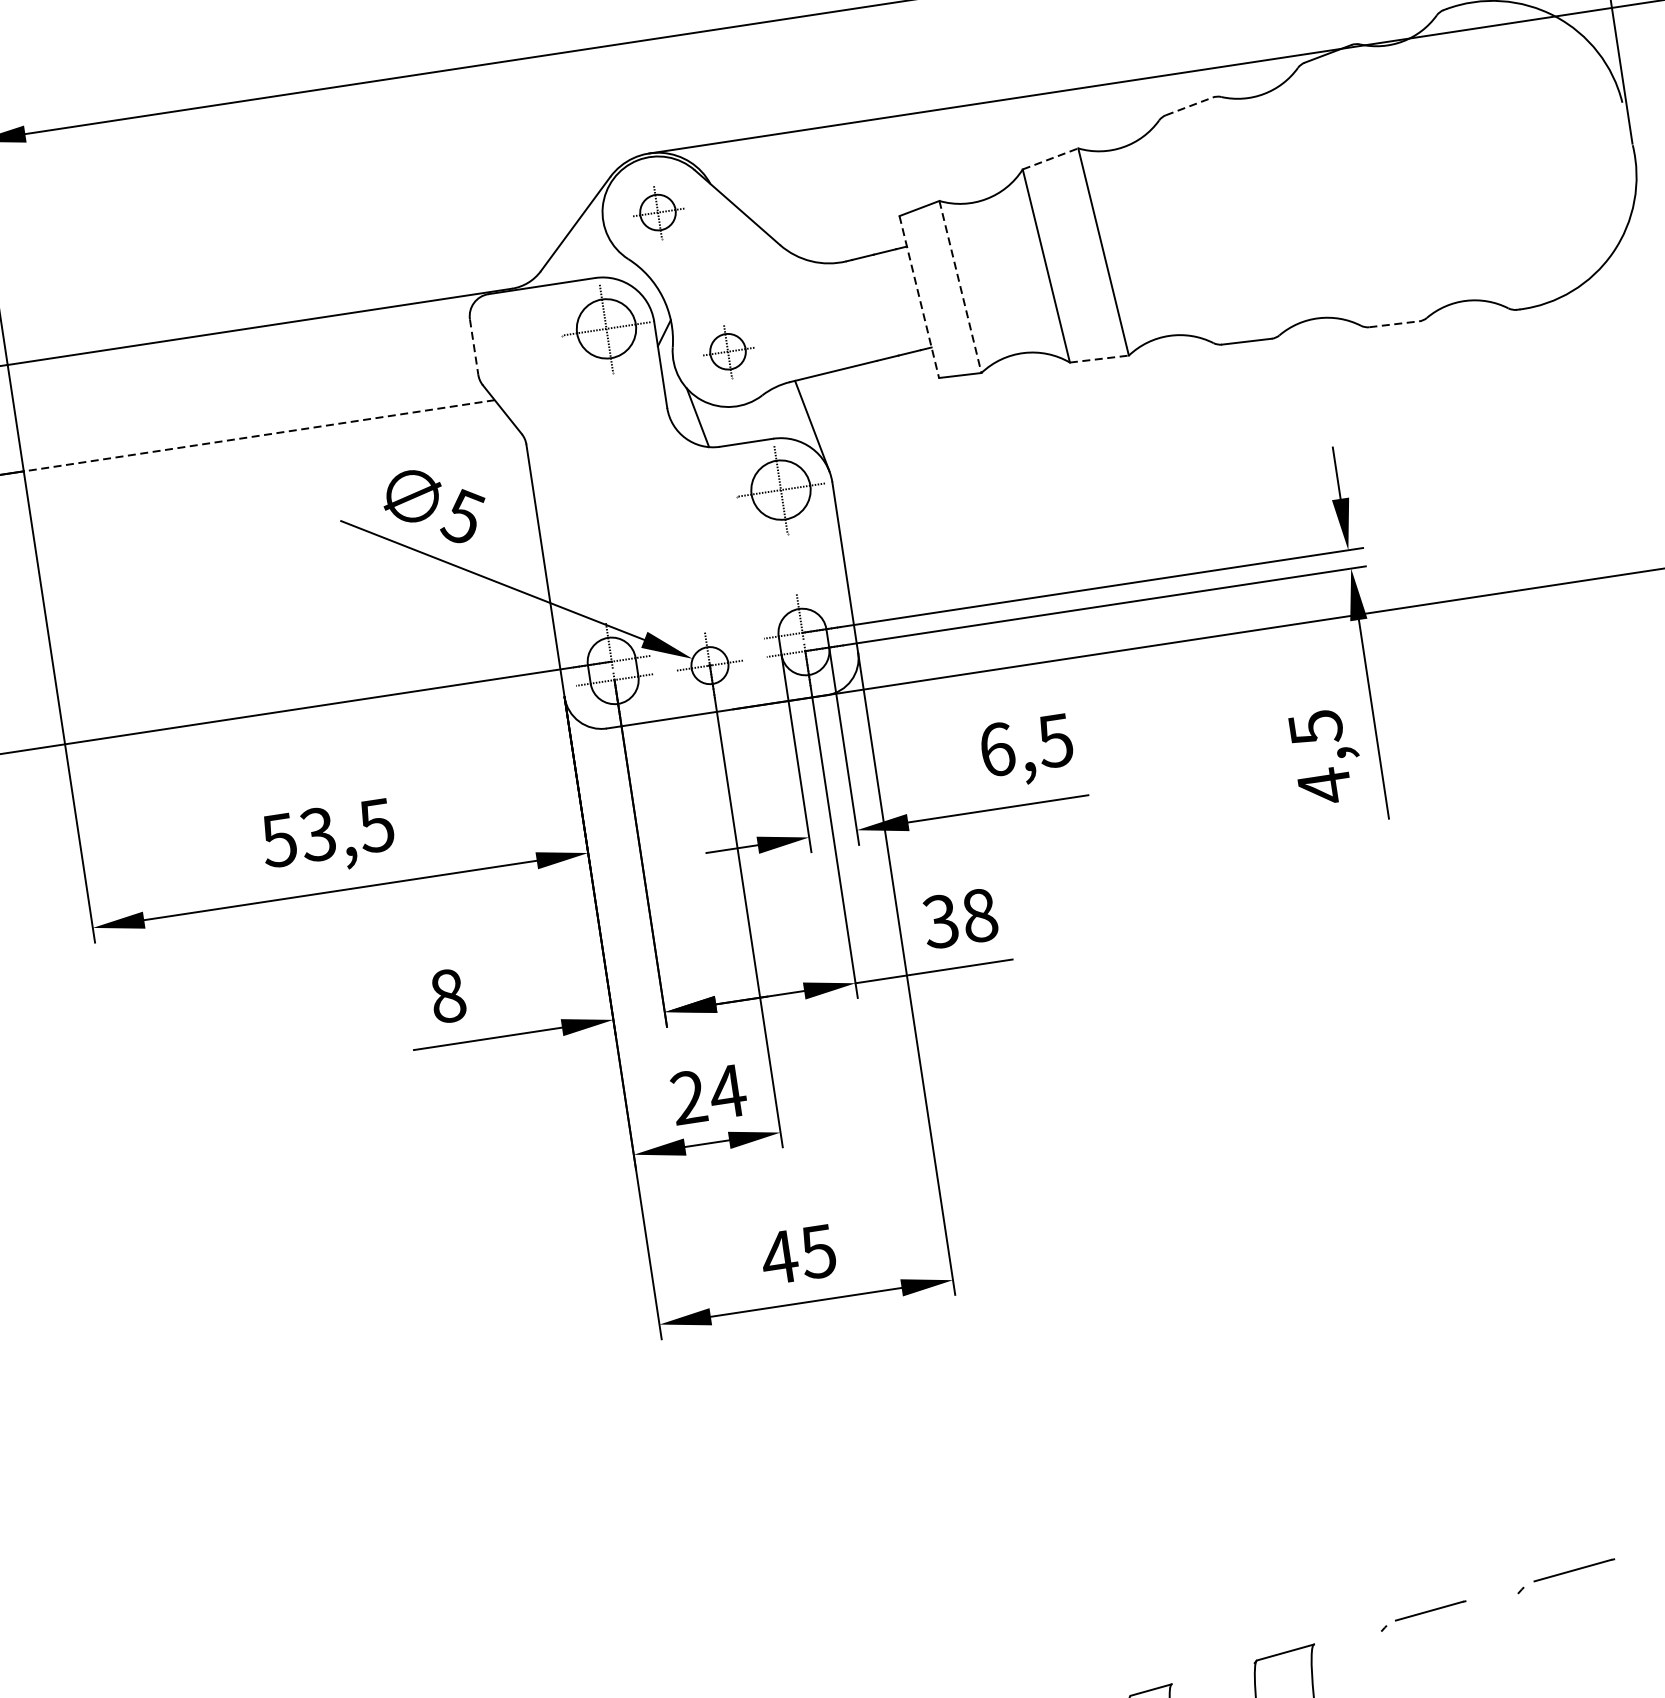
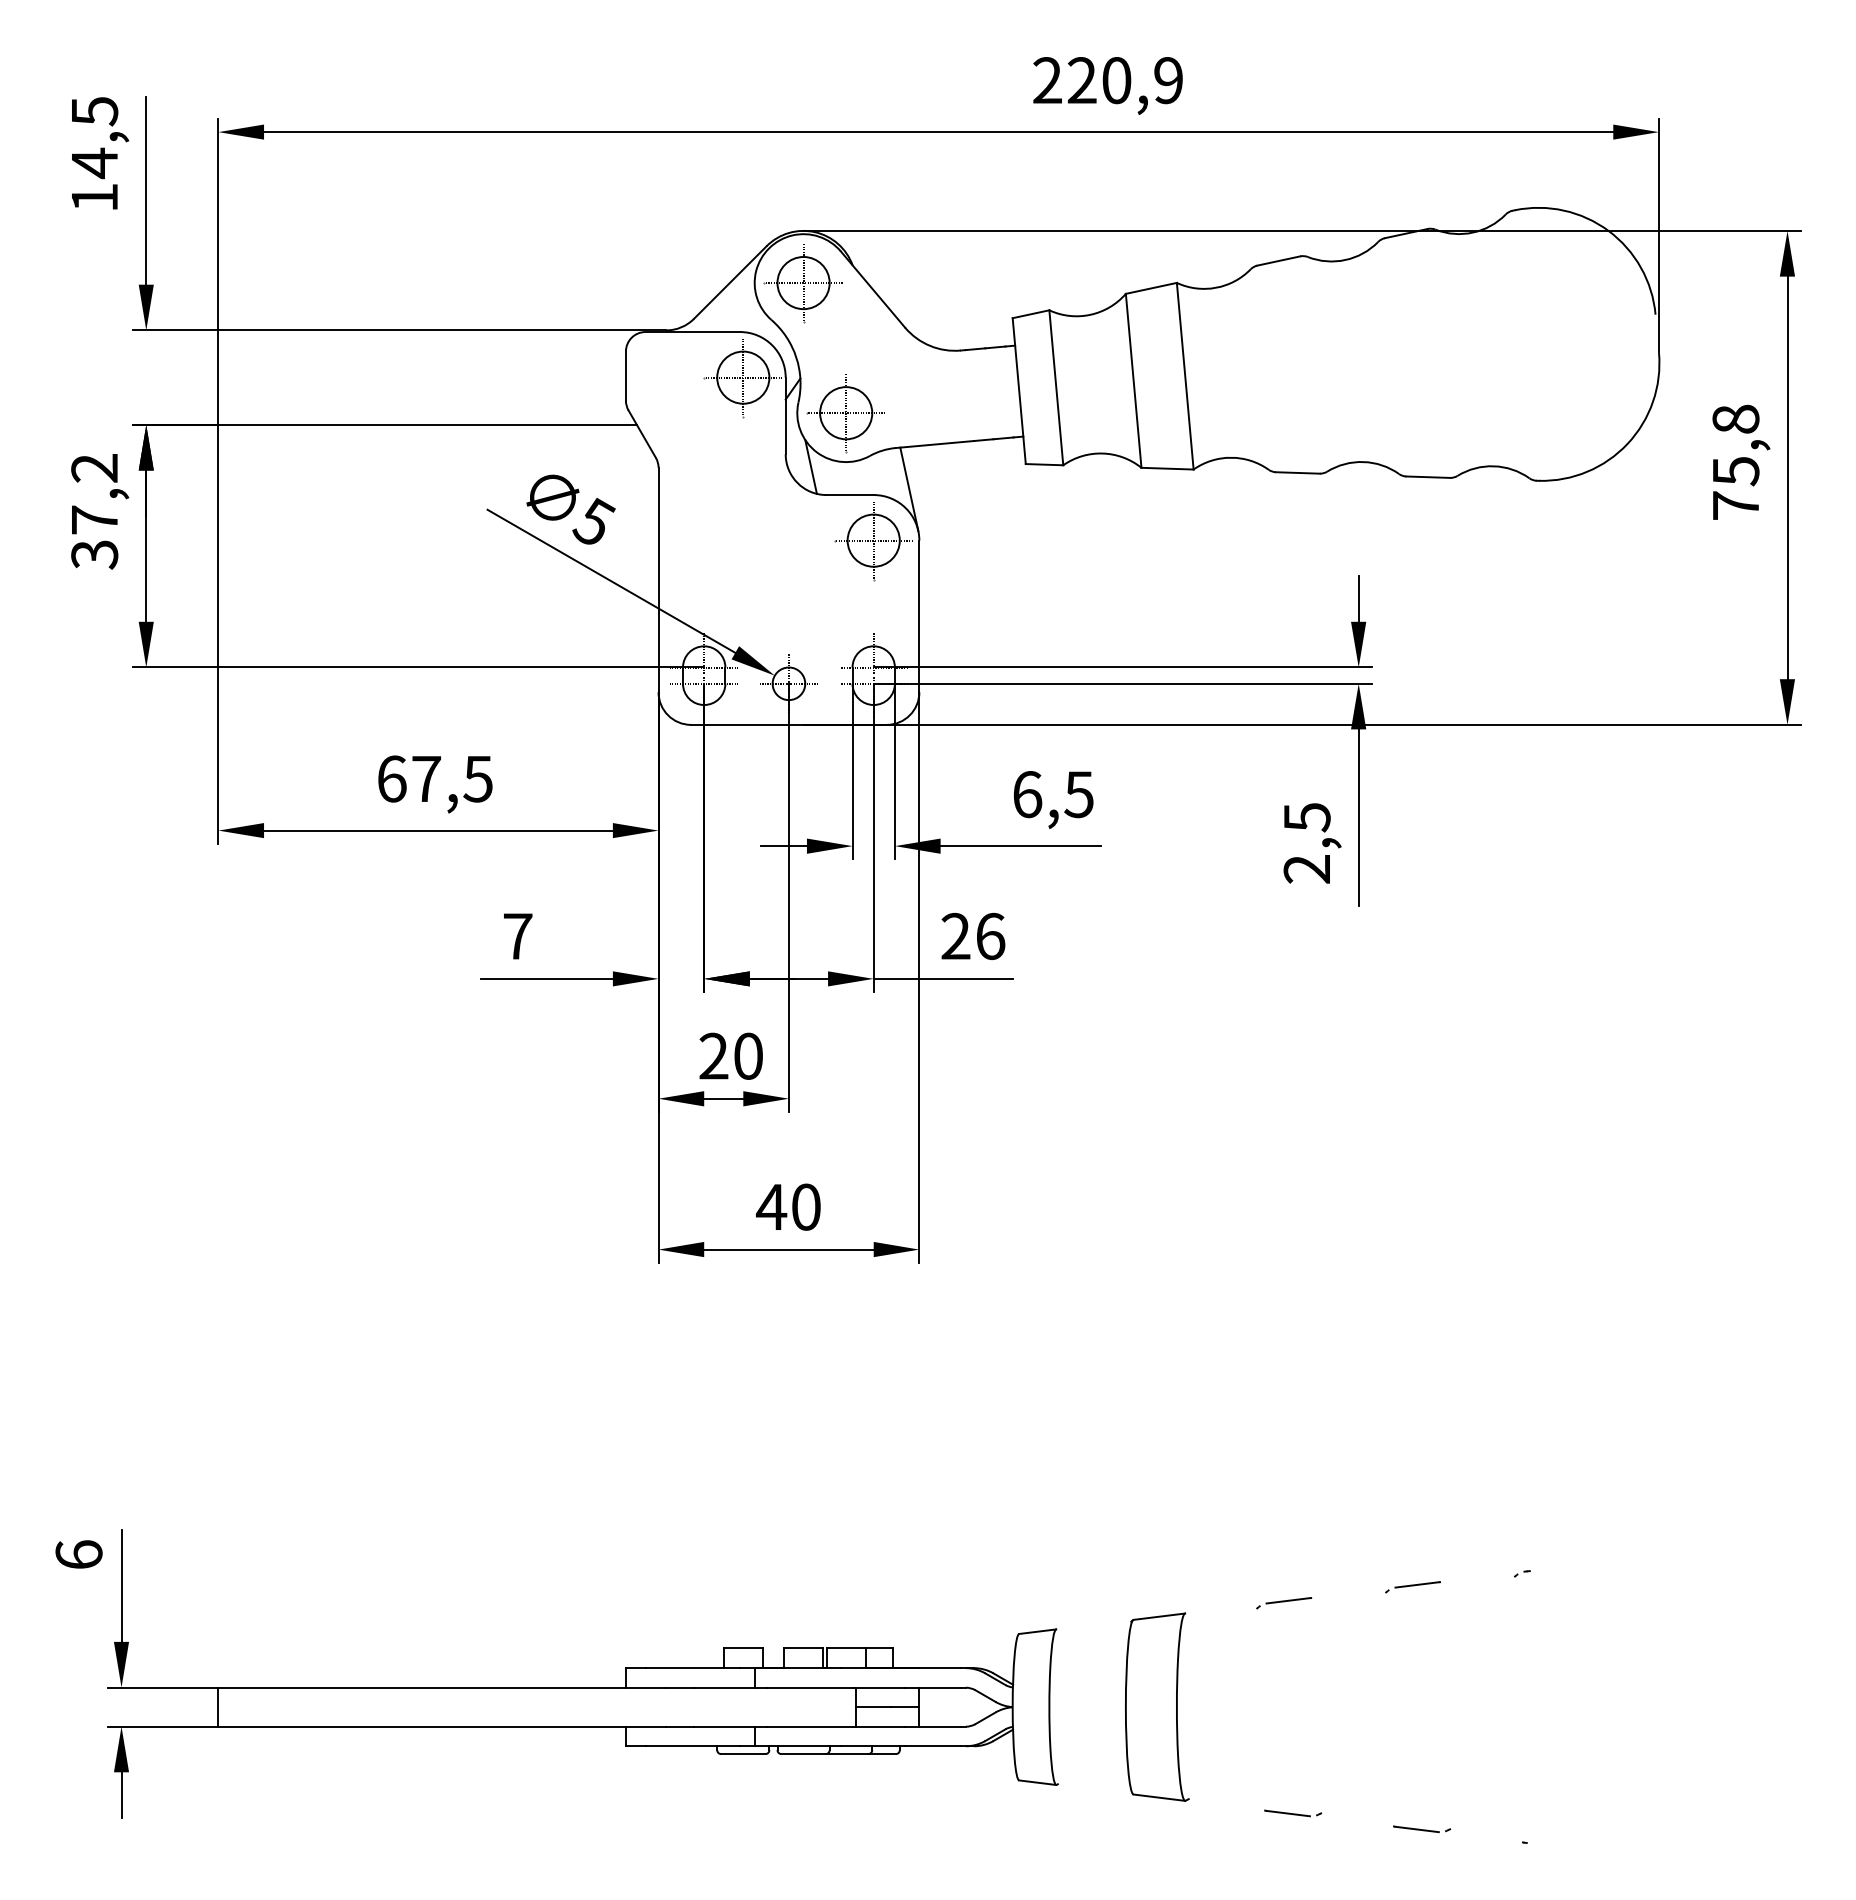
line: (1189, 107) -> (1278, 261), dashed -> solid
line: (1050, 159) -> (1151, 288), dashed -> solid
part: (657, 212) -> (802, 283), size x1.67
line: (960, 286) -> (1056, 387), dashed -> solid
line: (919, 297) -> (1019, 391), dashed -> solid
line: (1394, 324) -> (1428, 477), dashed -> solid
line: (473, 347) -> (625, 376), dashed -> solid
part: (727, 351) -> (845, 413), size x1.67
line: (1100, 358) -> (1168, 468), dashed -> solid
line: (259, 435) -> (427, 424), dashed -> solid
text: (1324, 786) -> (1306, 869), 4,5 -> 2,5
text: (297, 836) -> (408, 778), 53,5 -> 67,5
text: (960, 918) -> (973, 936), 38 -> 26
text: (447, 996) -> (517, 936), 8 -> 7
text: (726, 1090) -> (747, 1055), 24 -> 20
text: (817, 1251) -> (805, 1206), 45 -> 40
part: (1565, 1576) -> (1412, 1587), size x0.62
part: (1424, 1616) -> (1284, 1603), size x0.71

